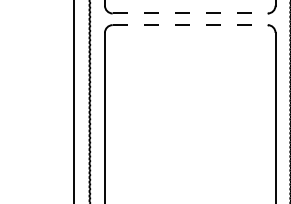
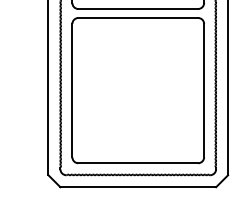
line: (190, 14) -> (138, 9), dashed -> solid
line: (190, 25) -> (138, 18), dashed -> solid

